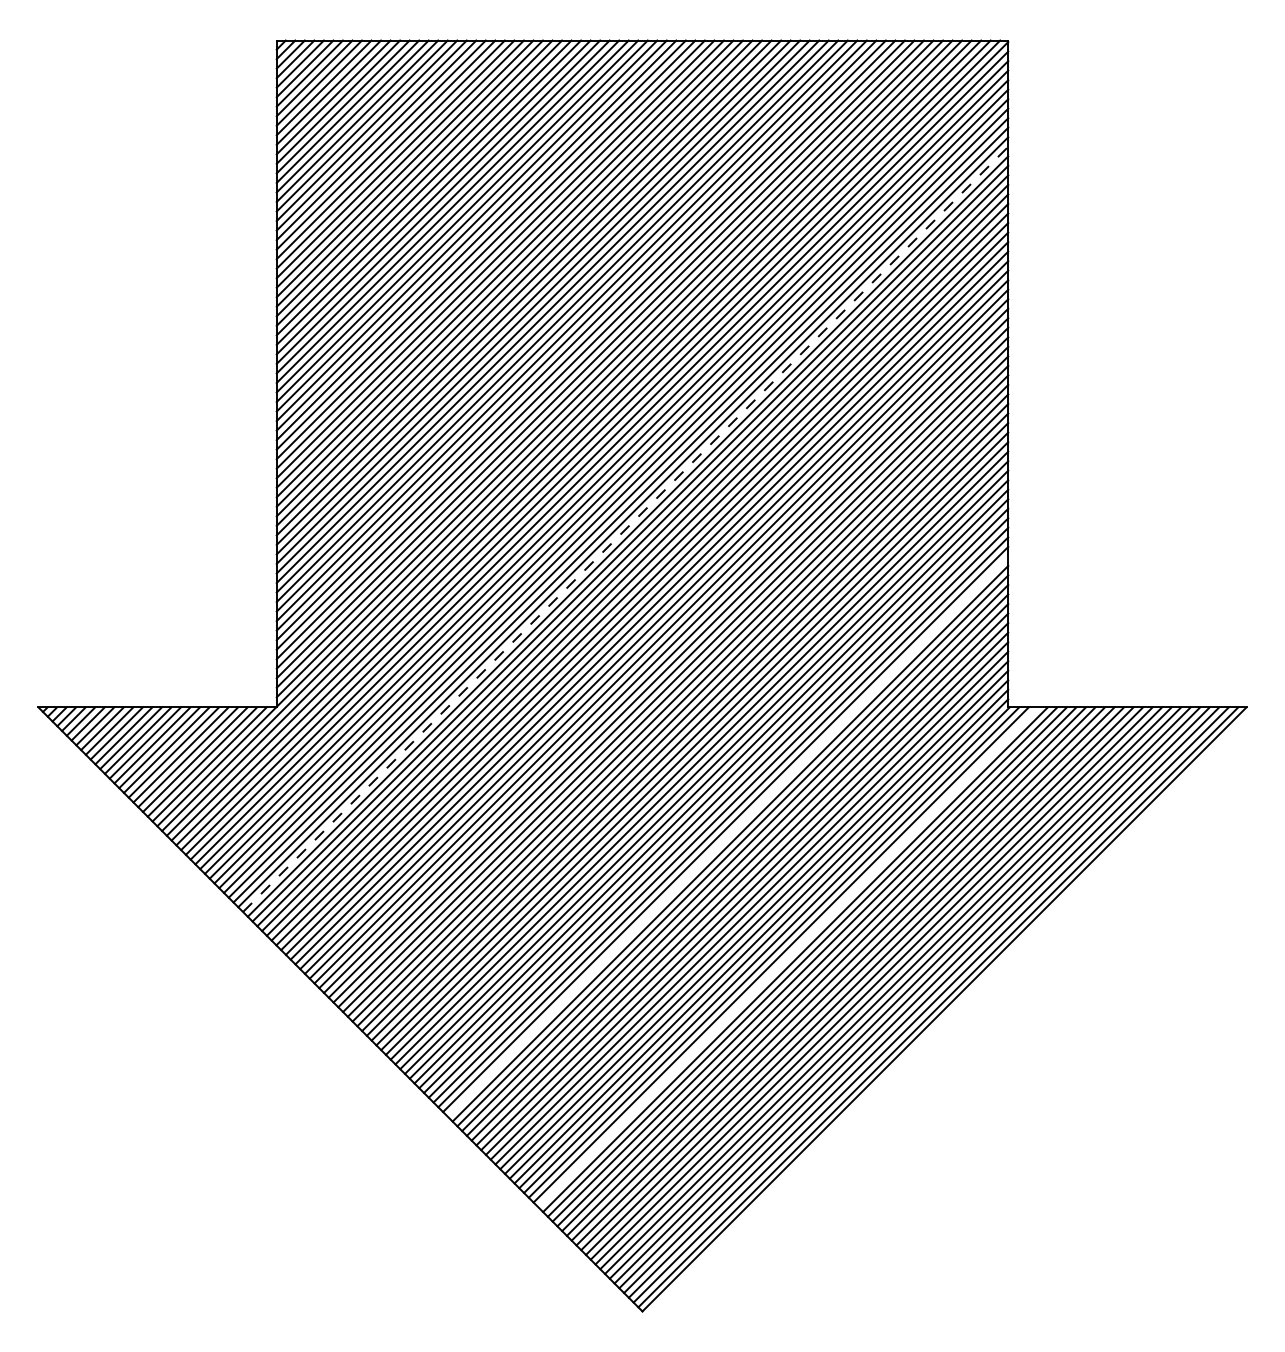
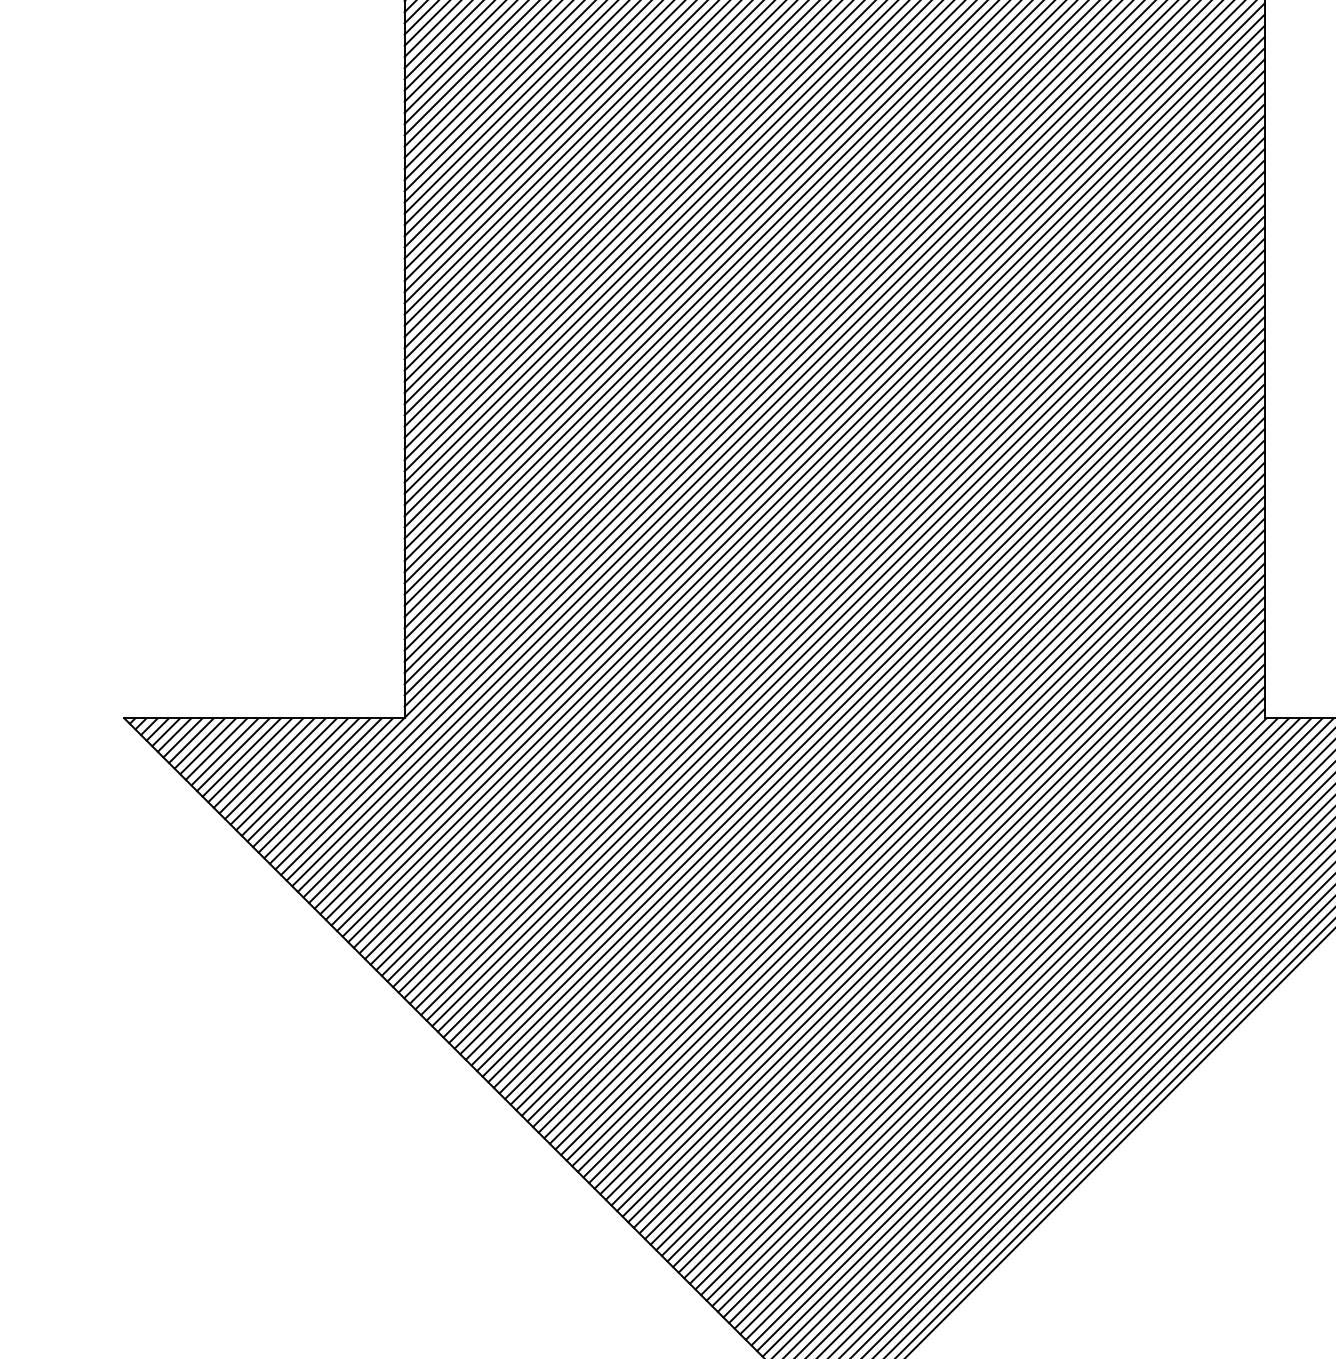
line: (626, 529) -> (815, 509), dashed -> solid
line: (727, 836) -> (934, 870), added
line: (788, 957) -> (1006, 1012), added

